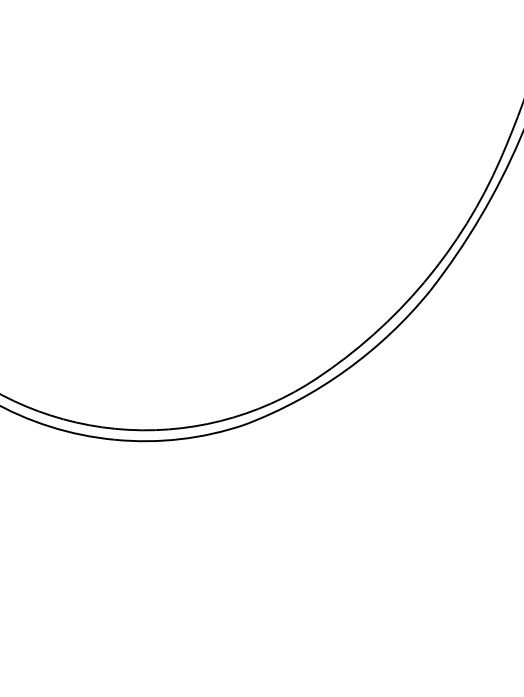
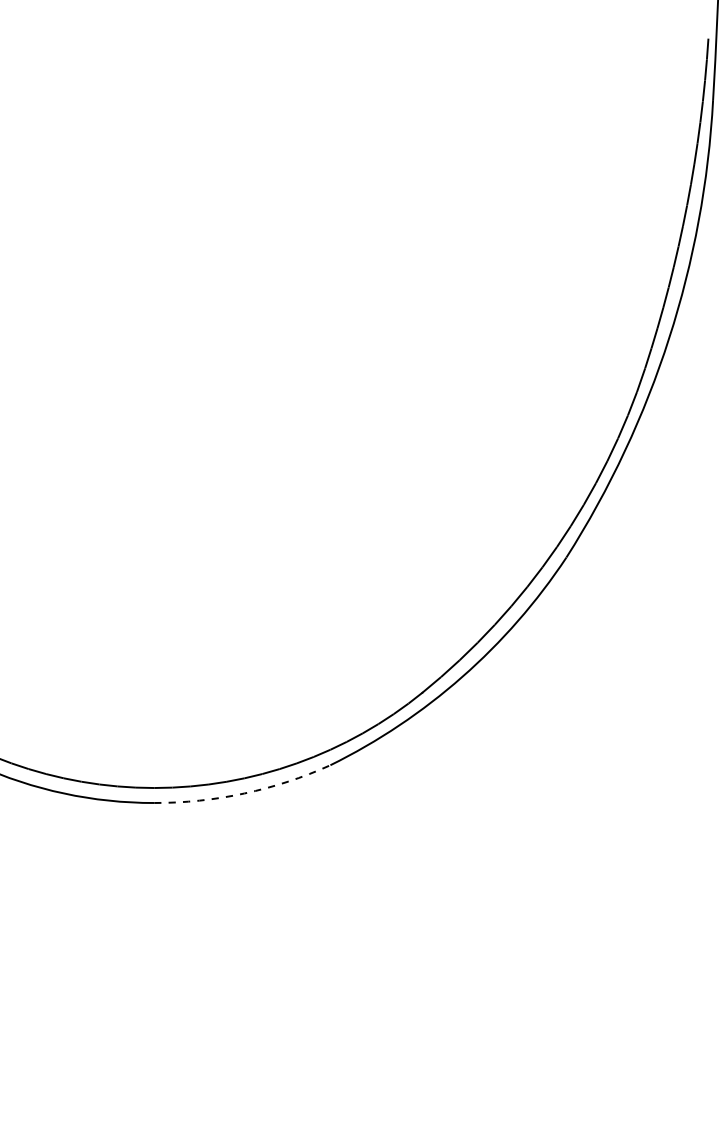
arc: (180, 439) -> (244, 793), solid -> dashed

